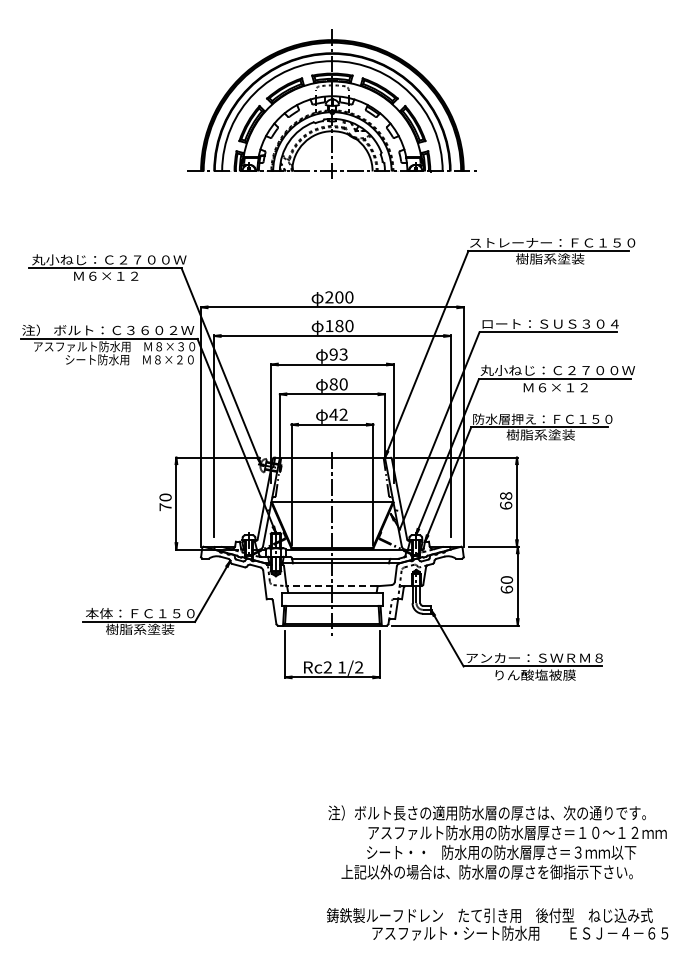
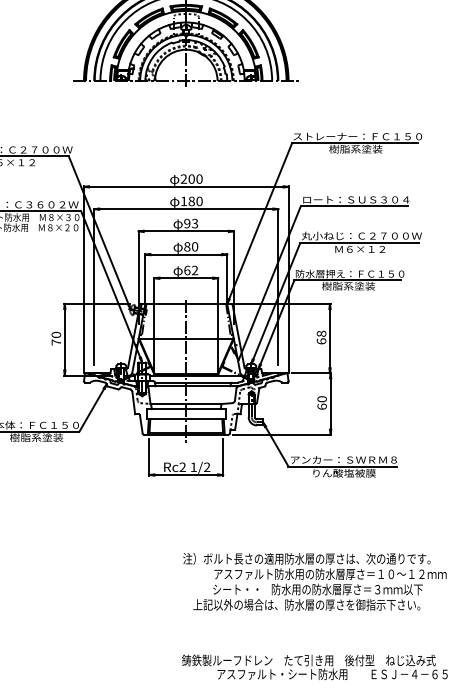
text: (333, 414) -> (187, 270), 42 -> 62
line: (331, 586) -> (185, 404), dashed -> solid
text: (497, 842) -> (314, 581), moved

